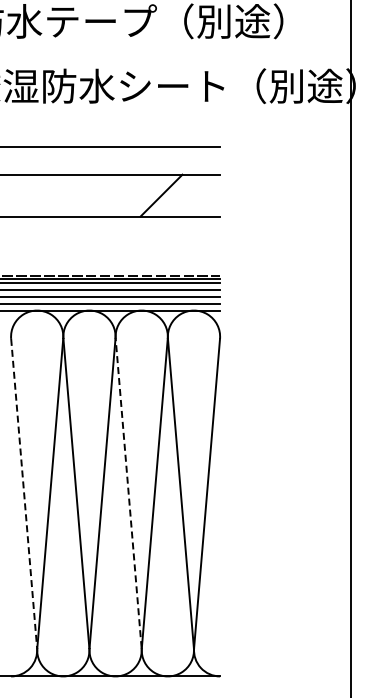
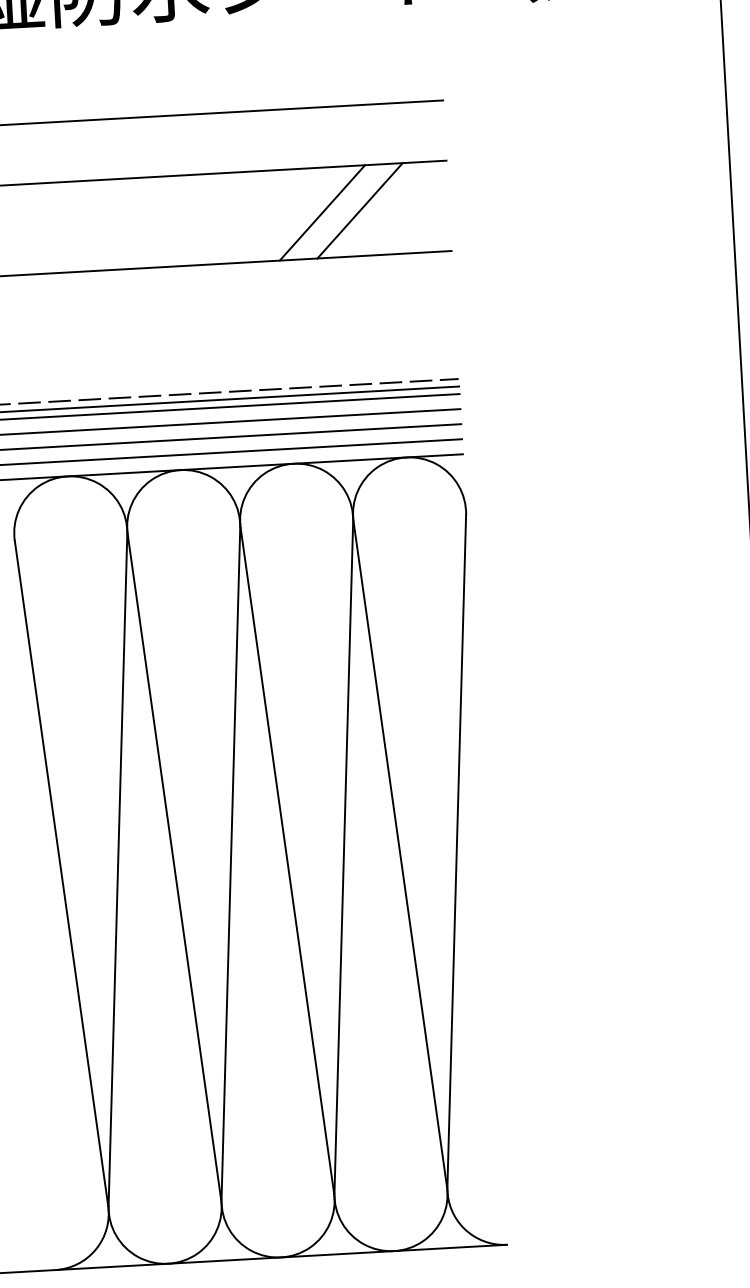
line: (178, 195) -> (359, 210), added
line: (128, 493) -> (286, 860), dashed -> solid
line: (24, 494) -> (62, 875), dashed -> solid

